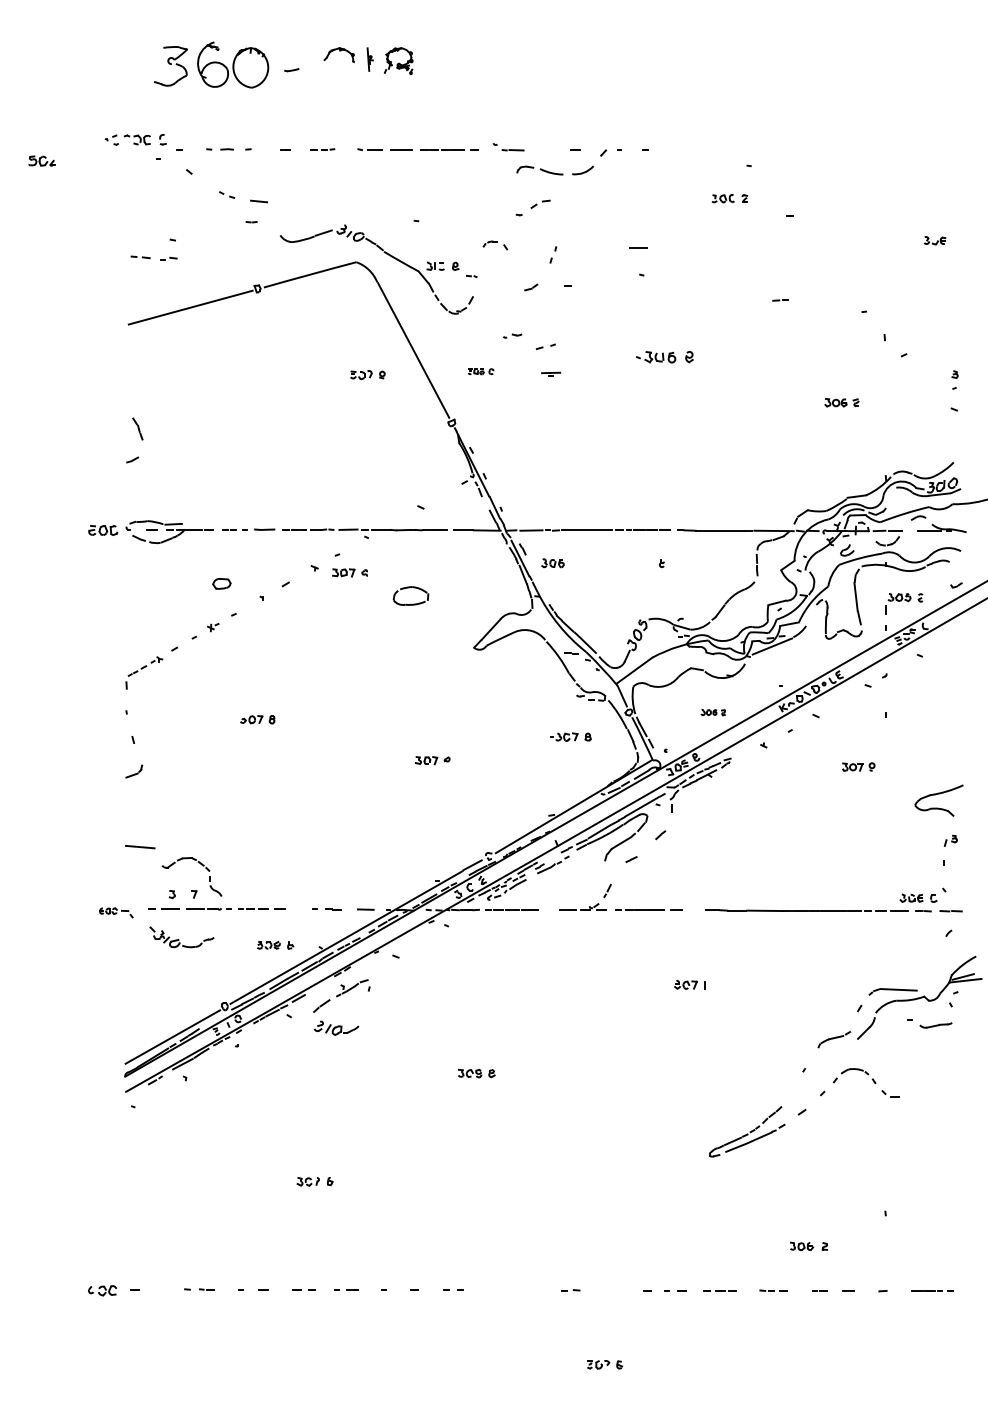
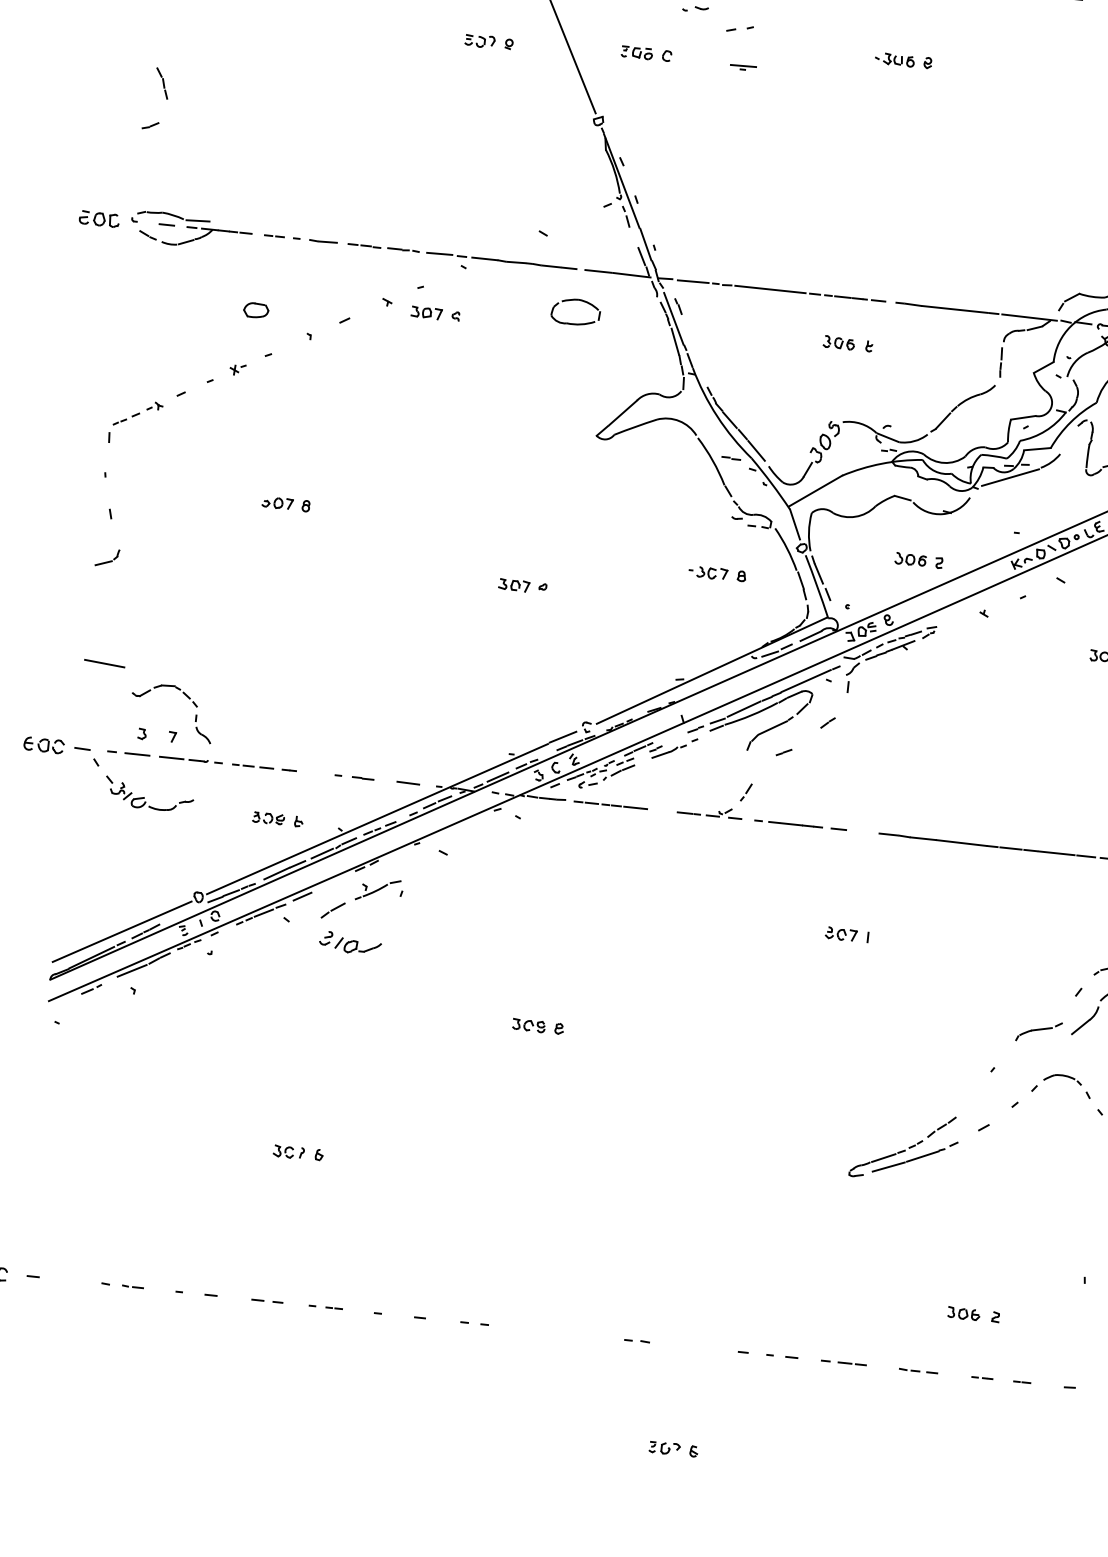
part: (664, 356) -> (903, 59), size x0.71
part: (480, 371) -> (645, 53), size x1.43
part: (552, 563) -> (838, 343), moved
part: (410, 588) -> (576, 301), moved
part: (712, 712) -> (917, 560), size x1.43
part: (116, 912) -> (62, 750), size x1.67

